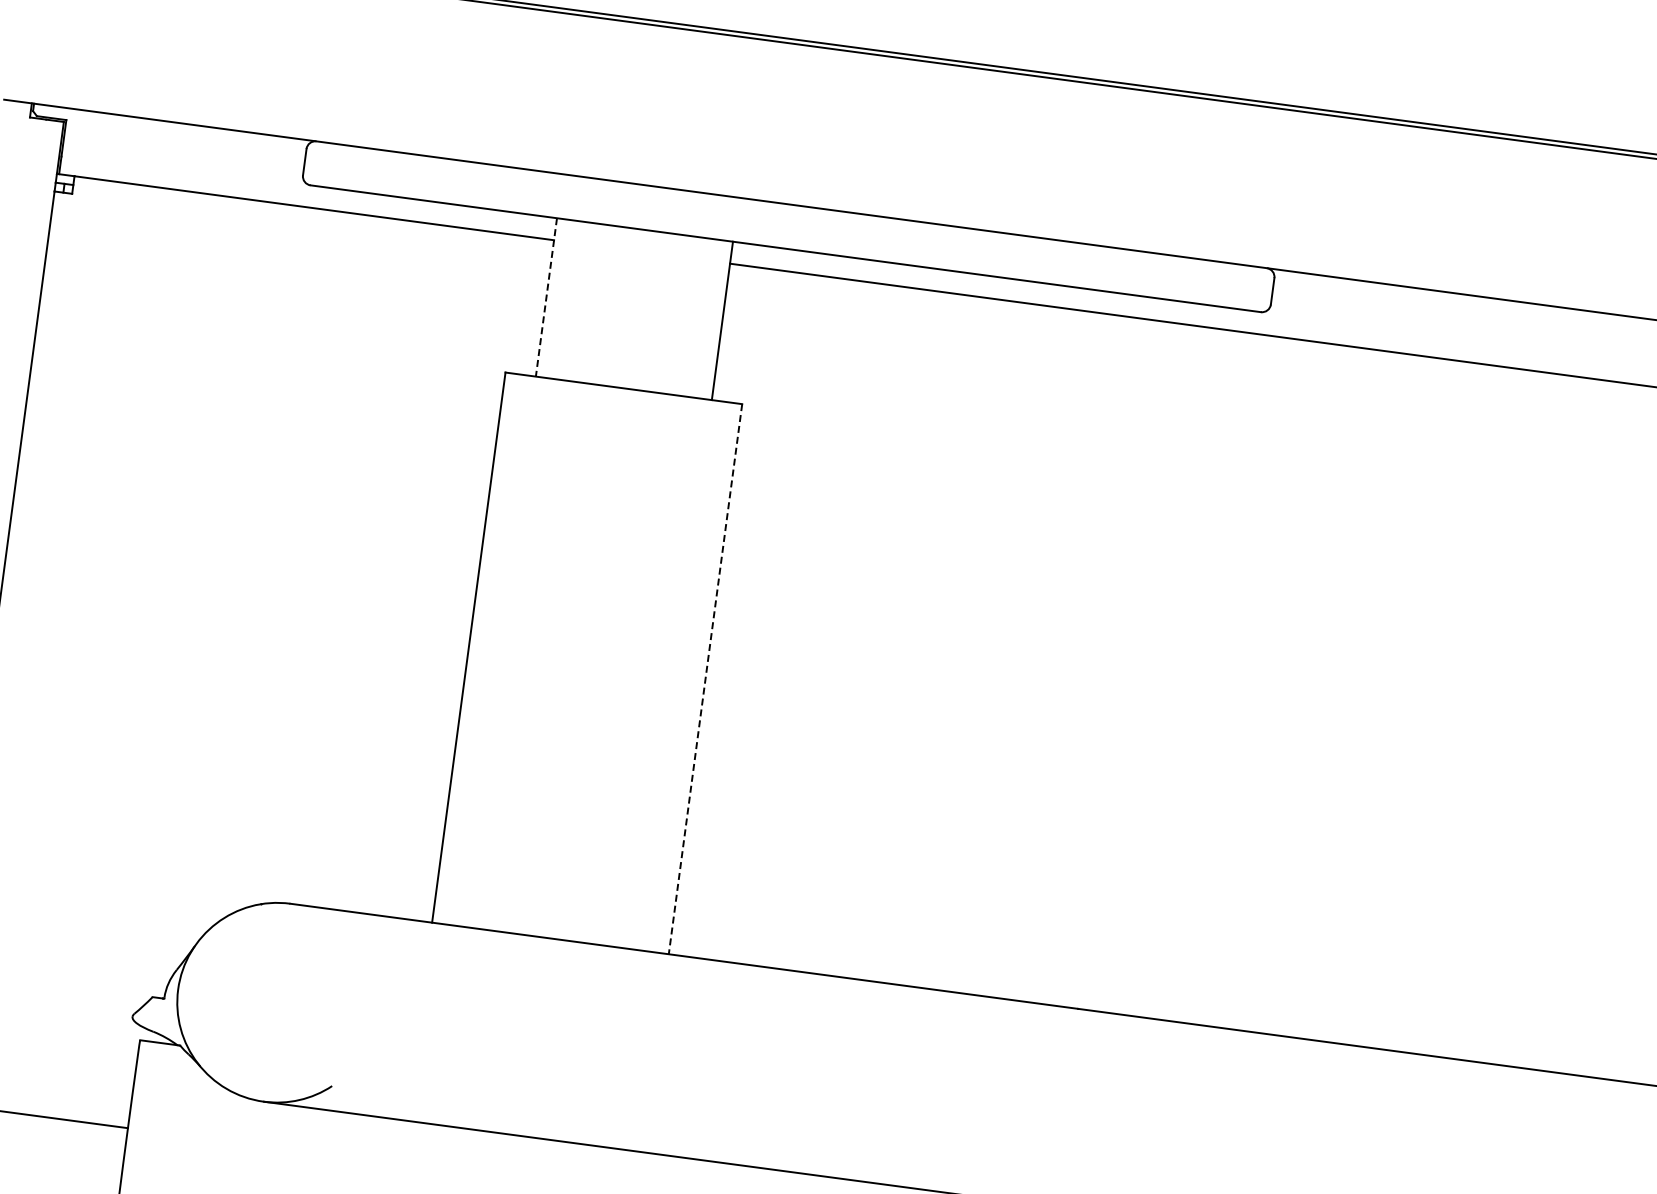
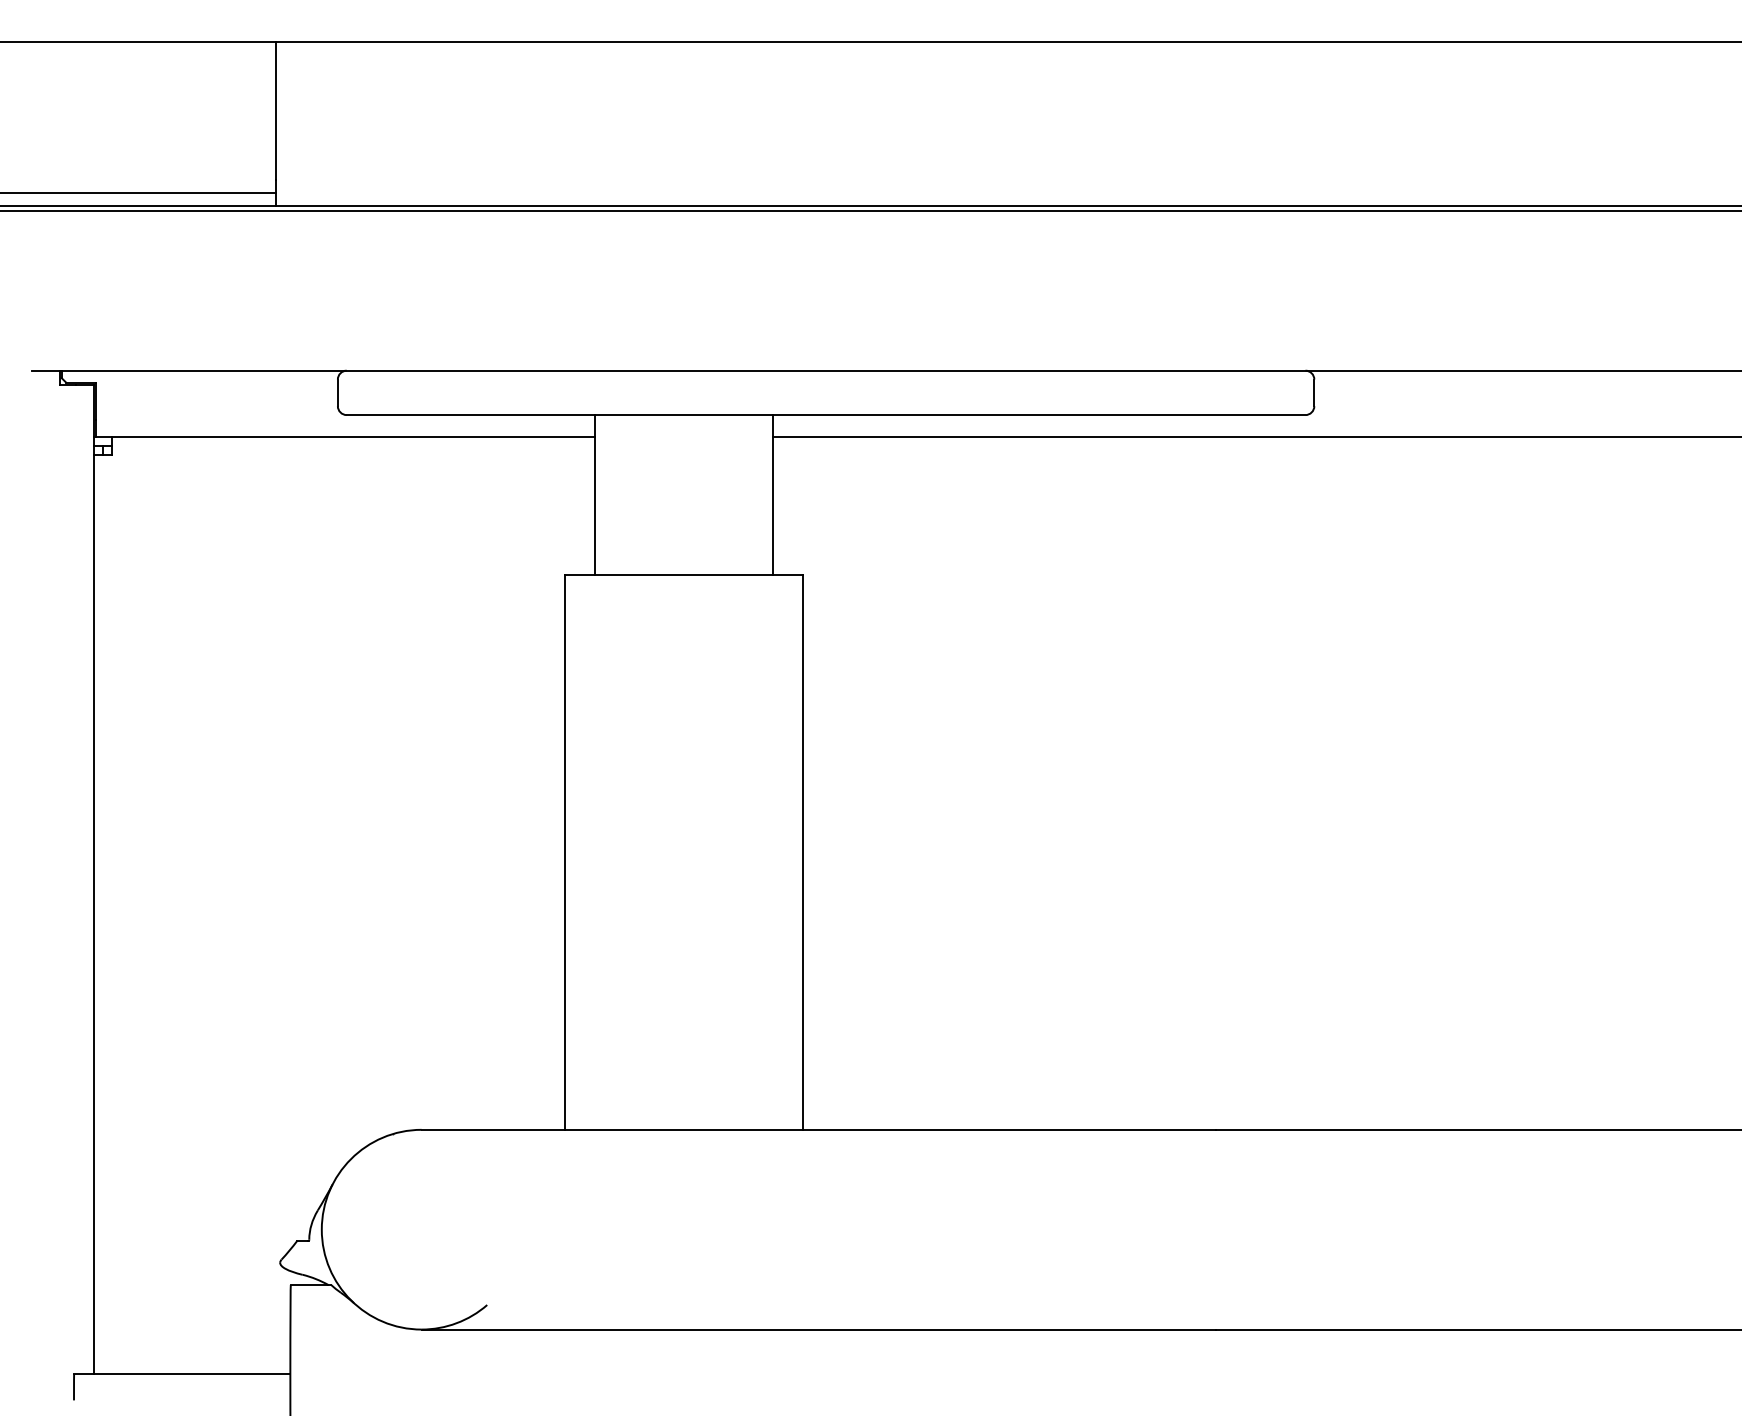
line: (546, 296) -> (595, 494), dashed -> solid
line: (705, 679) -> (803, 852), dashed -> solid

